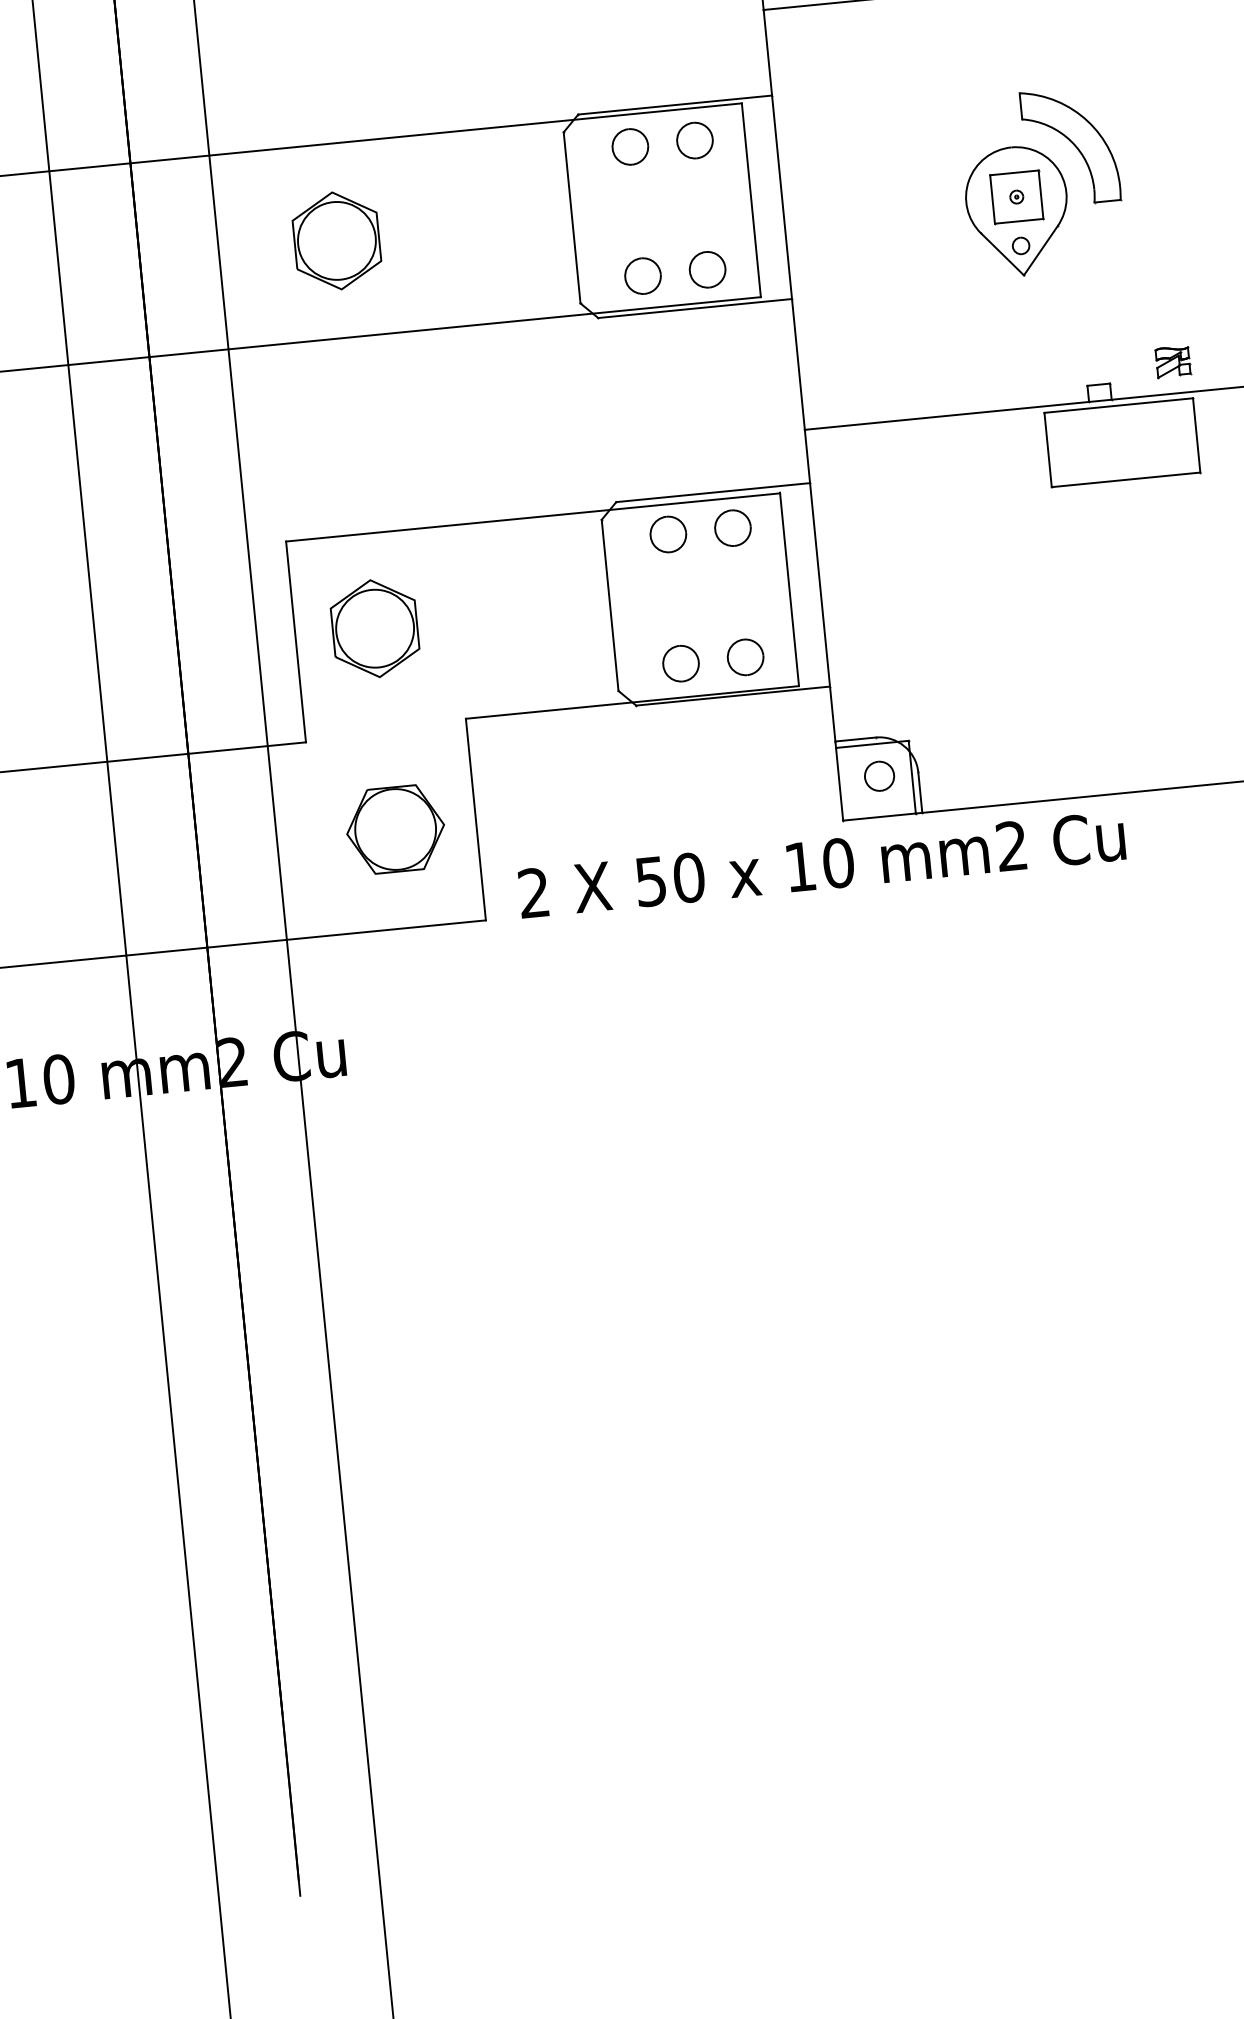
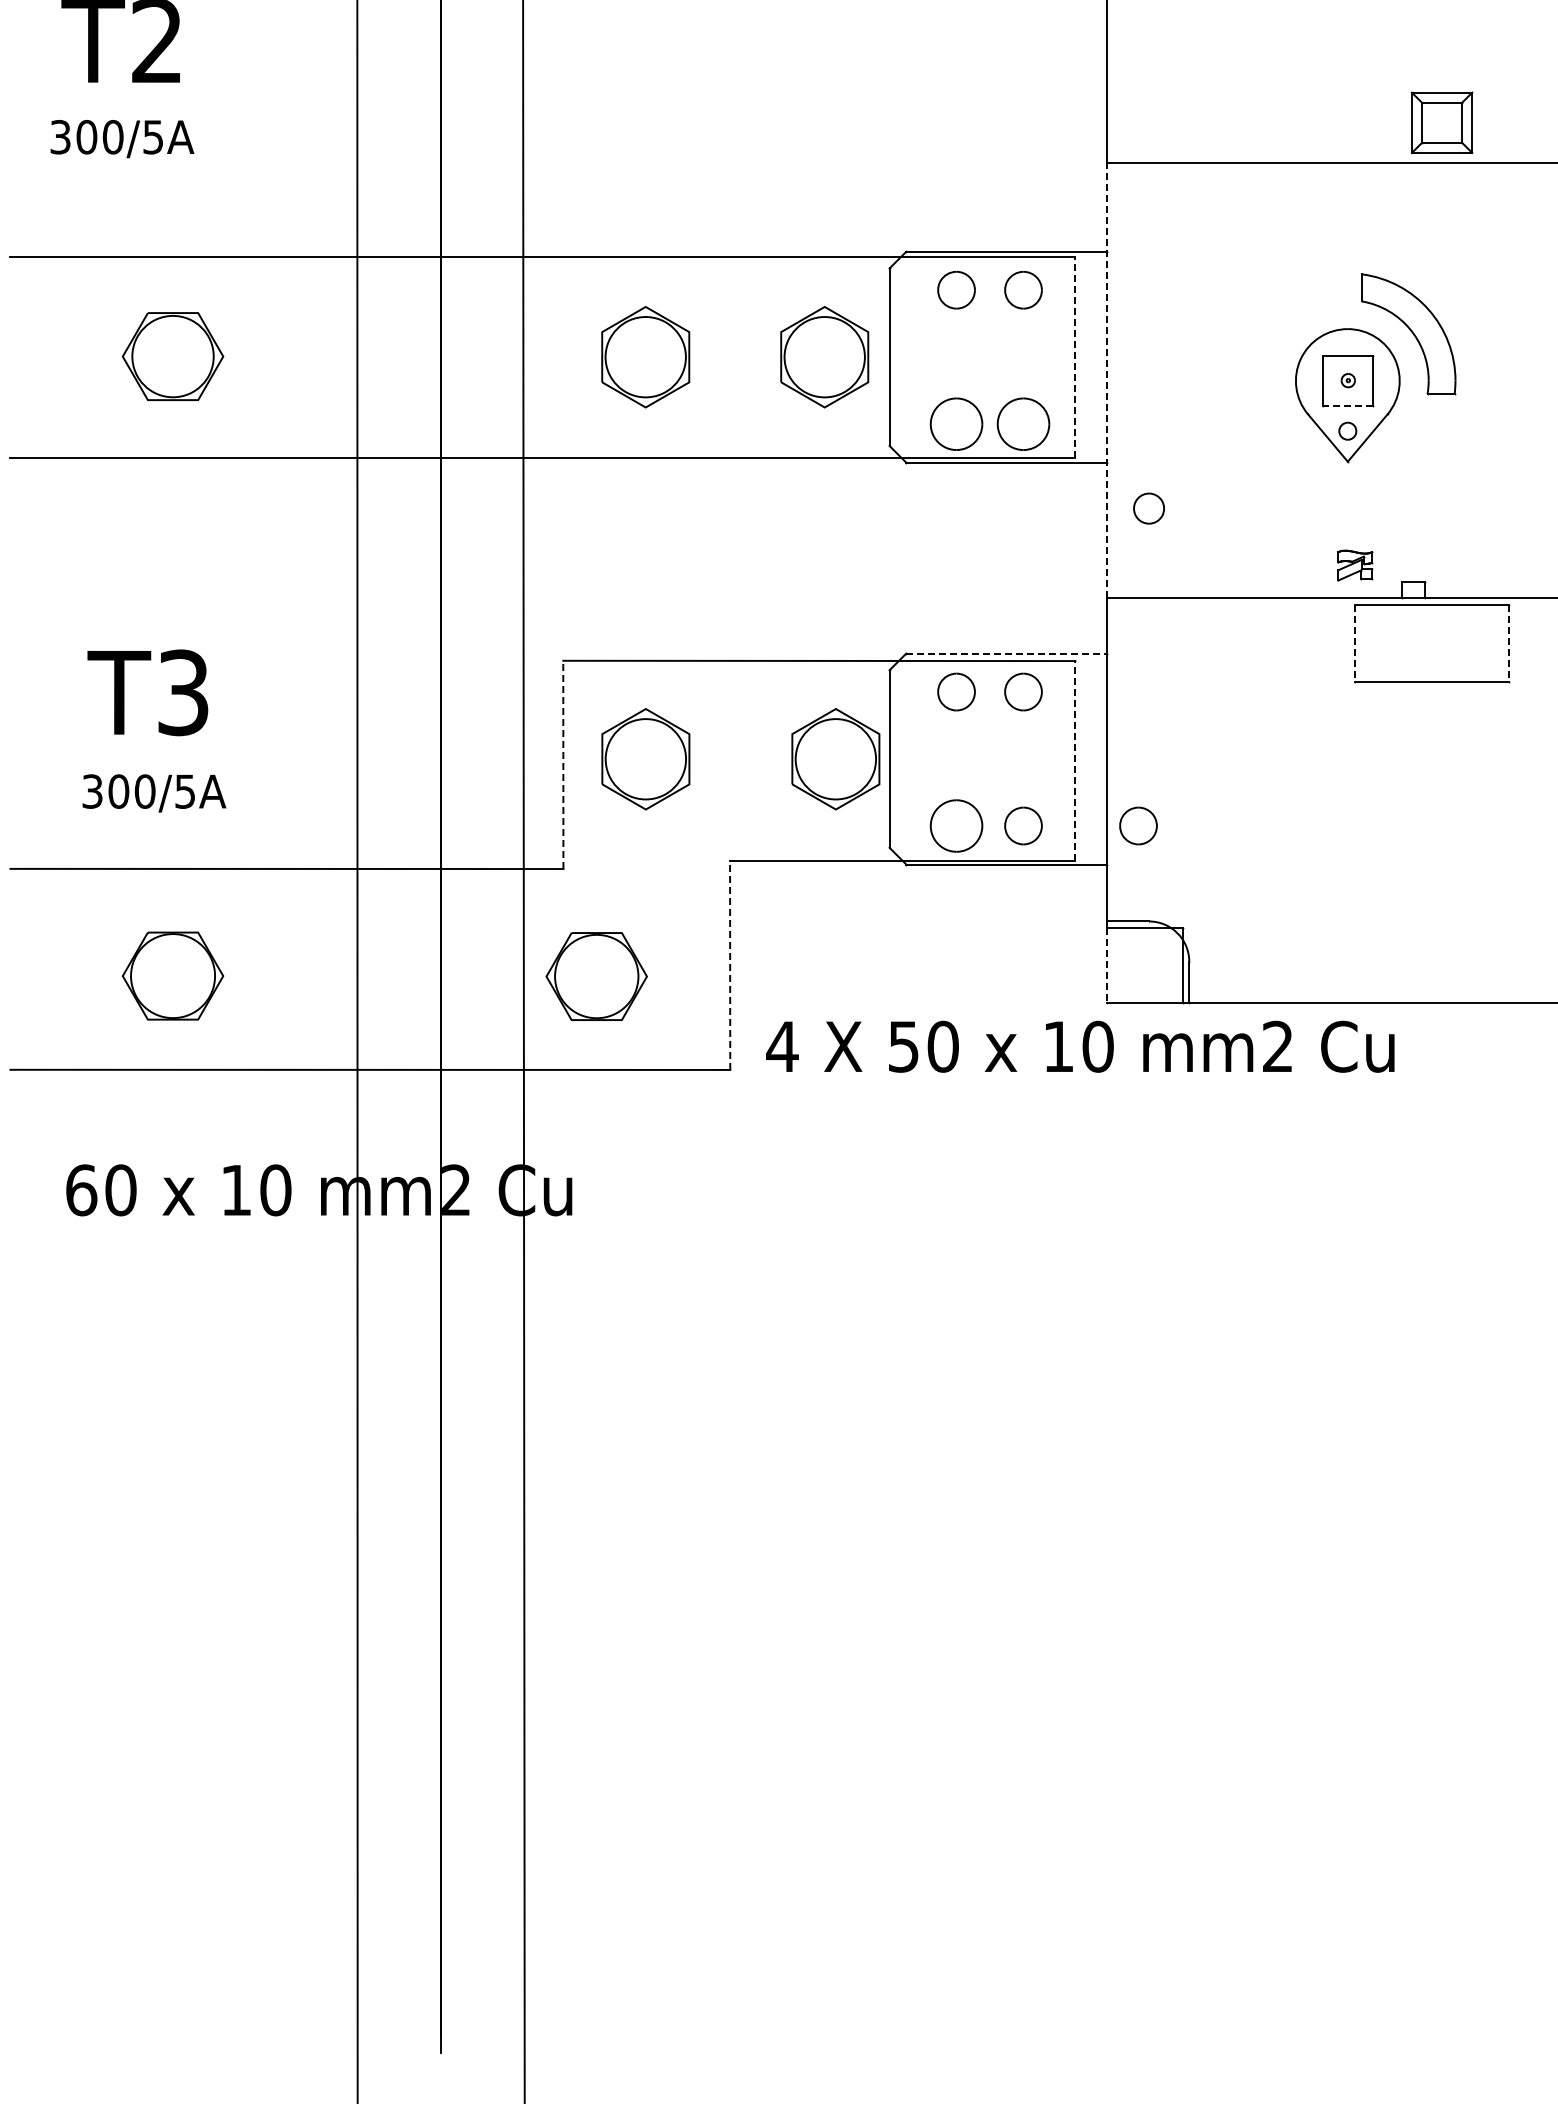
line: (751, 199) -> (1075, 356), solid -> dashed
line: (784, 219) -> (1107, 380), solid -> dashed
line: (1018, 221) -> (1347, 405), solid -> dashed
part: (509, 224) -> (824, 357), added
part: (707, 269) -> (1023, 423), size x1.4
part: (642, 275) -> (956, 423), size x1.4
part: (1173, 361) -> (1355, 565), moved
line: (1197, 435) -> (1509, 643), solid -> dashed
line: (1048, 449) -> (1355, 643), solid -> dashed
line: (713, 492) -> (1007, 653), solid -> dashed
line: (789, 589) -> (1075, 760), solid -> dashed
part: (558, 610) -> (835, 759), added
line: (296, 641) -> (563, 764), solid -> dashed
part: (856, 645) -> (1138, 825), added
part: (680, 663) -> (956, 825), size x1.4
part: (879, 776) -> (1148, 508), moved
line: (839, 783) -> (1107, 965), solid -> dashed
line: (476, 819) -> (730, 965), solid -> dashed
part: (395, 829) -> (596, 976), moved
text: (533, 891) -> (782, 1045), 2 -> 4

